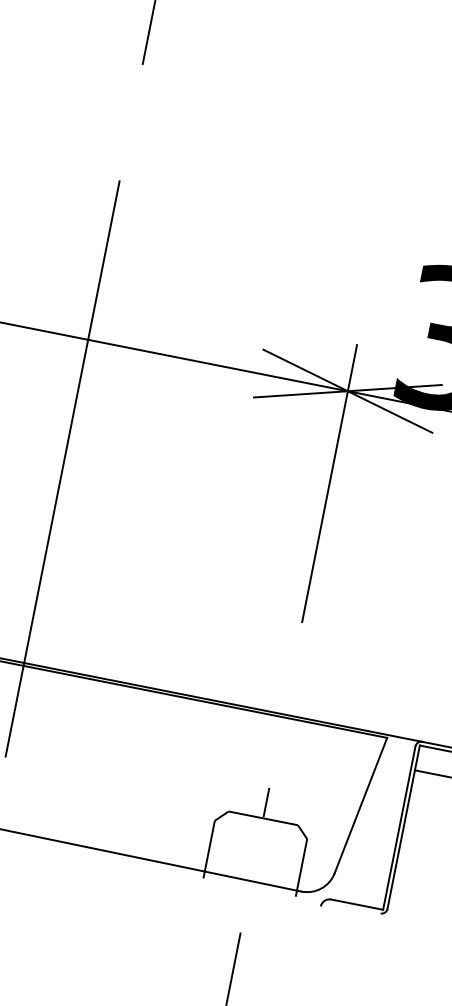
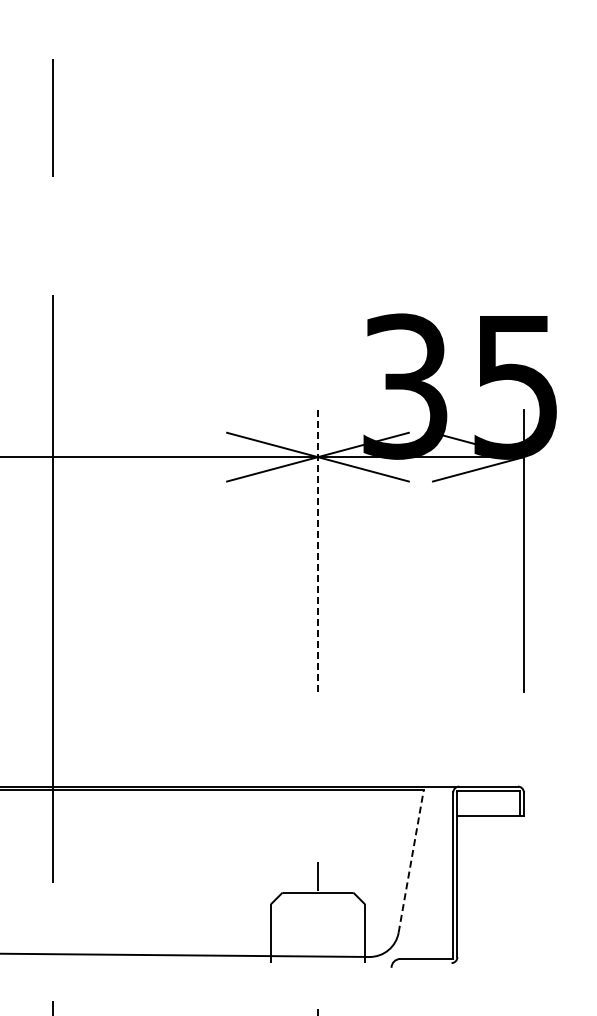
line: (329, 482) -> (317, 550), solid -> dashed
line: (361, 806) -> (411, 861), solid -> dashed

